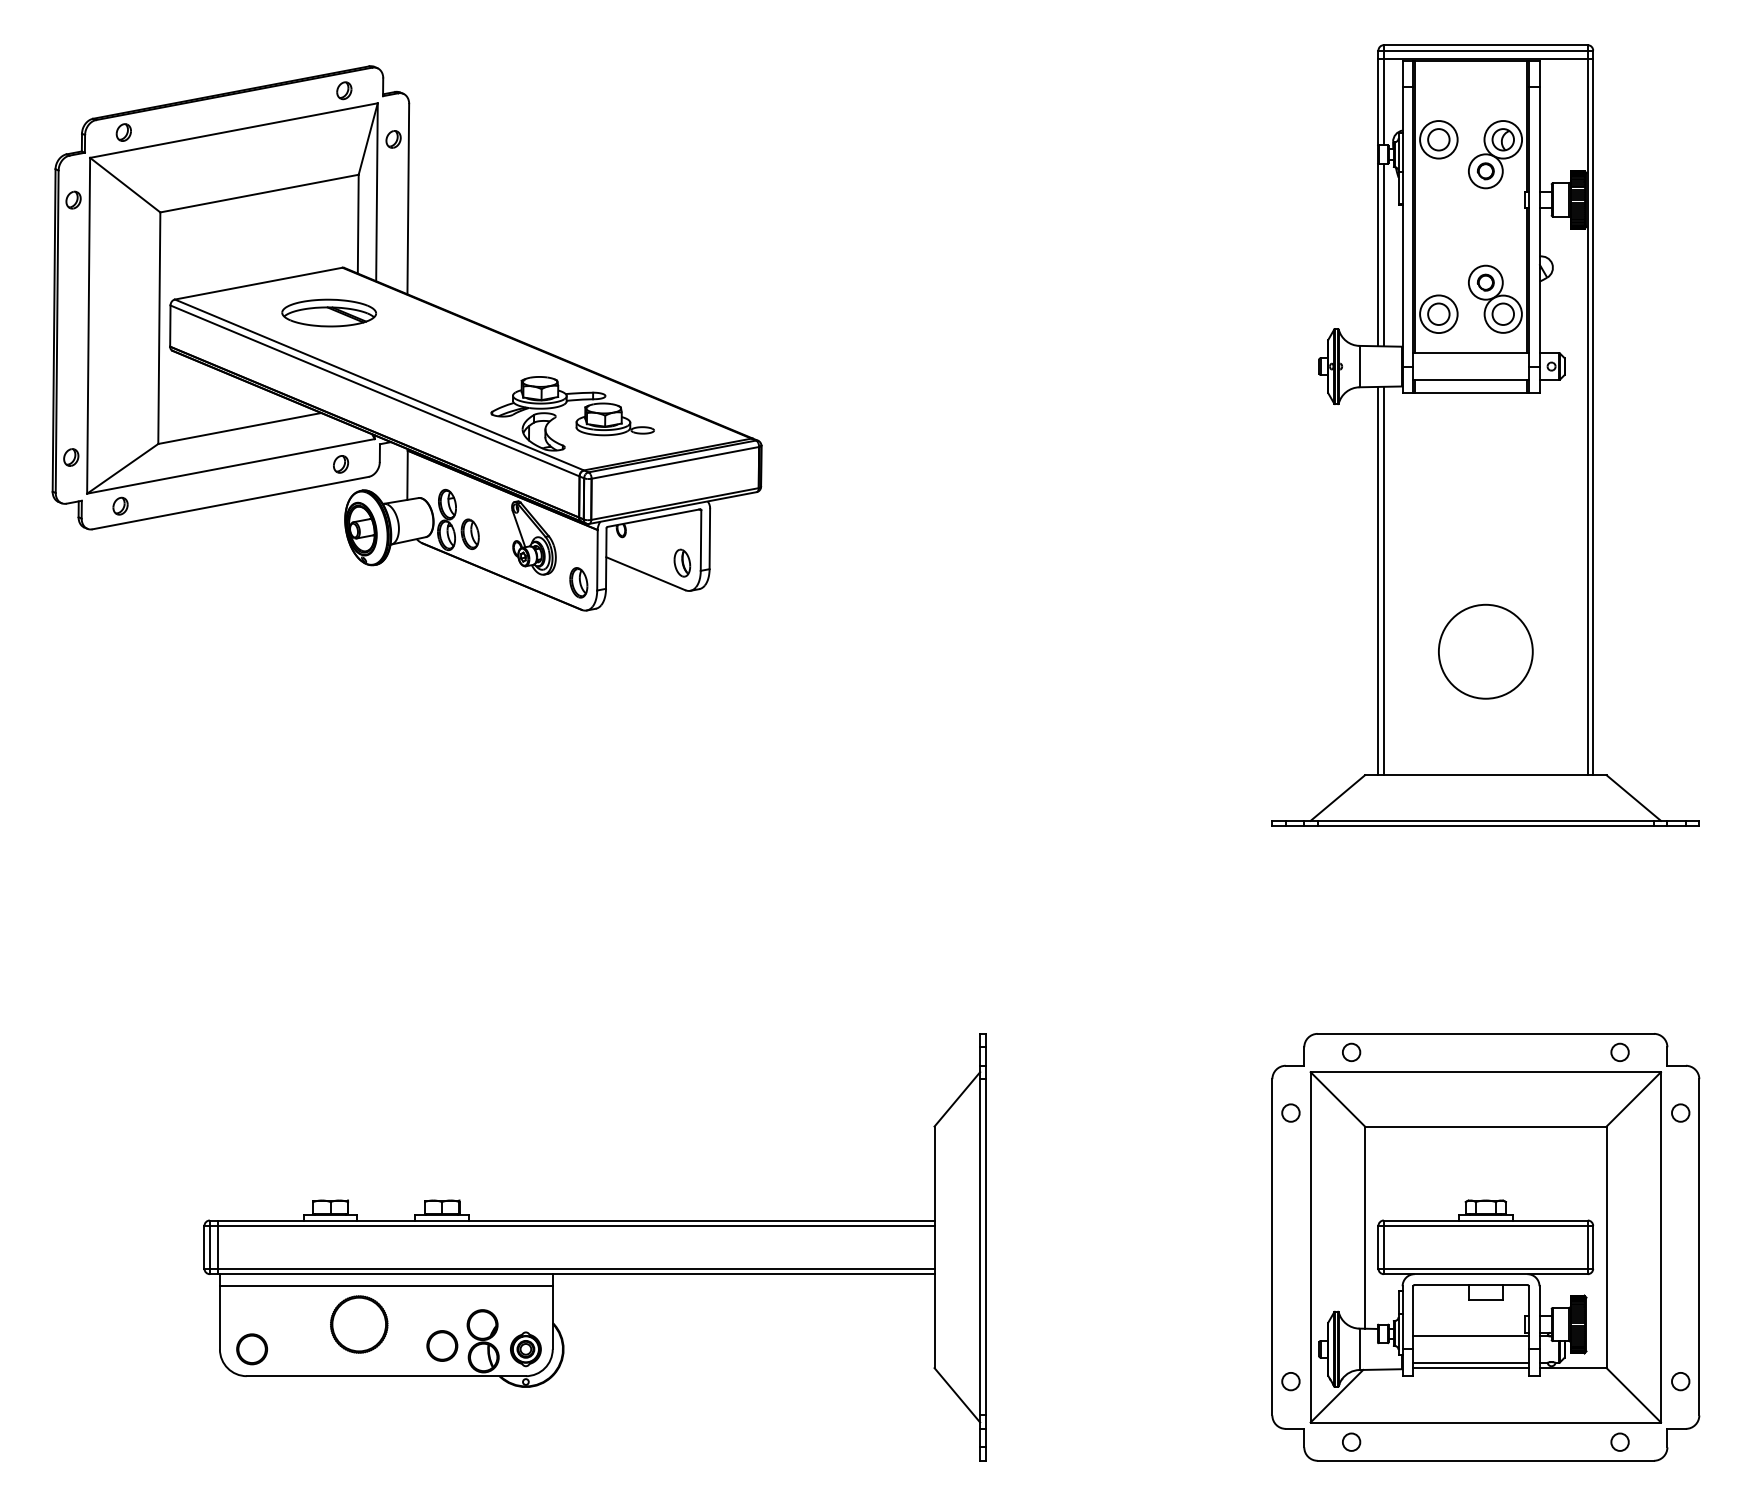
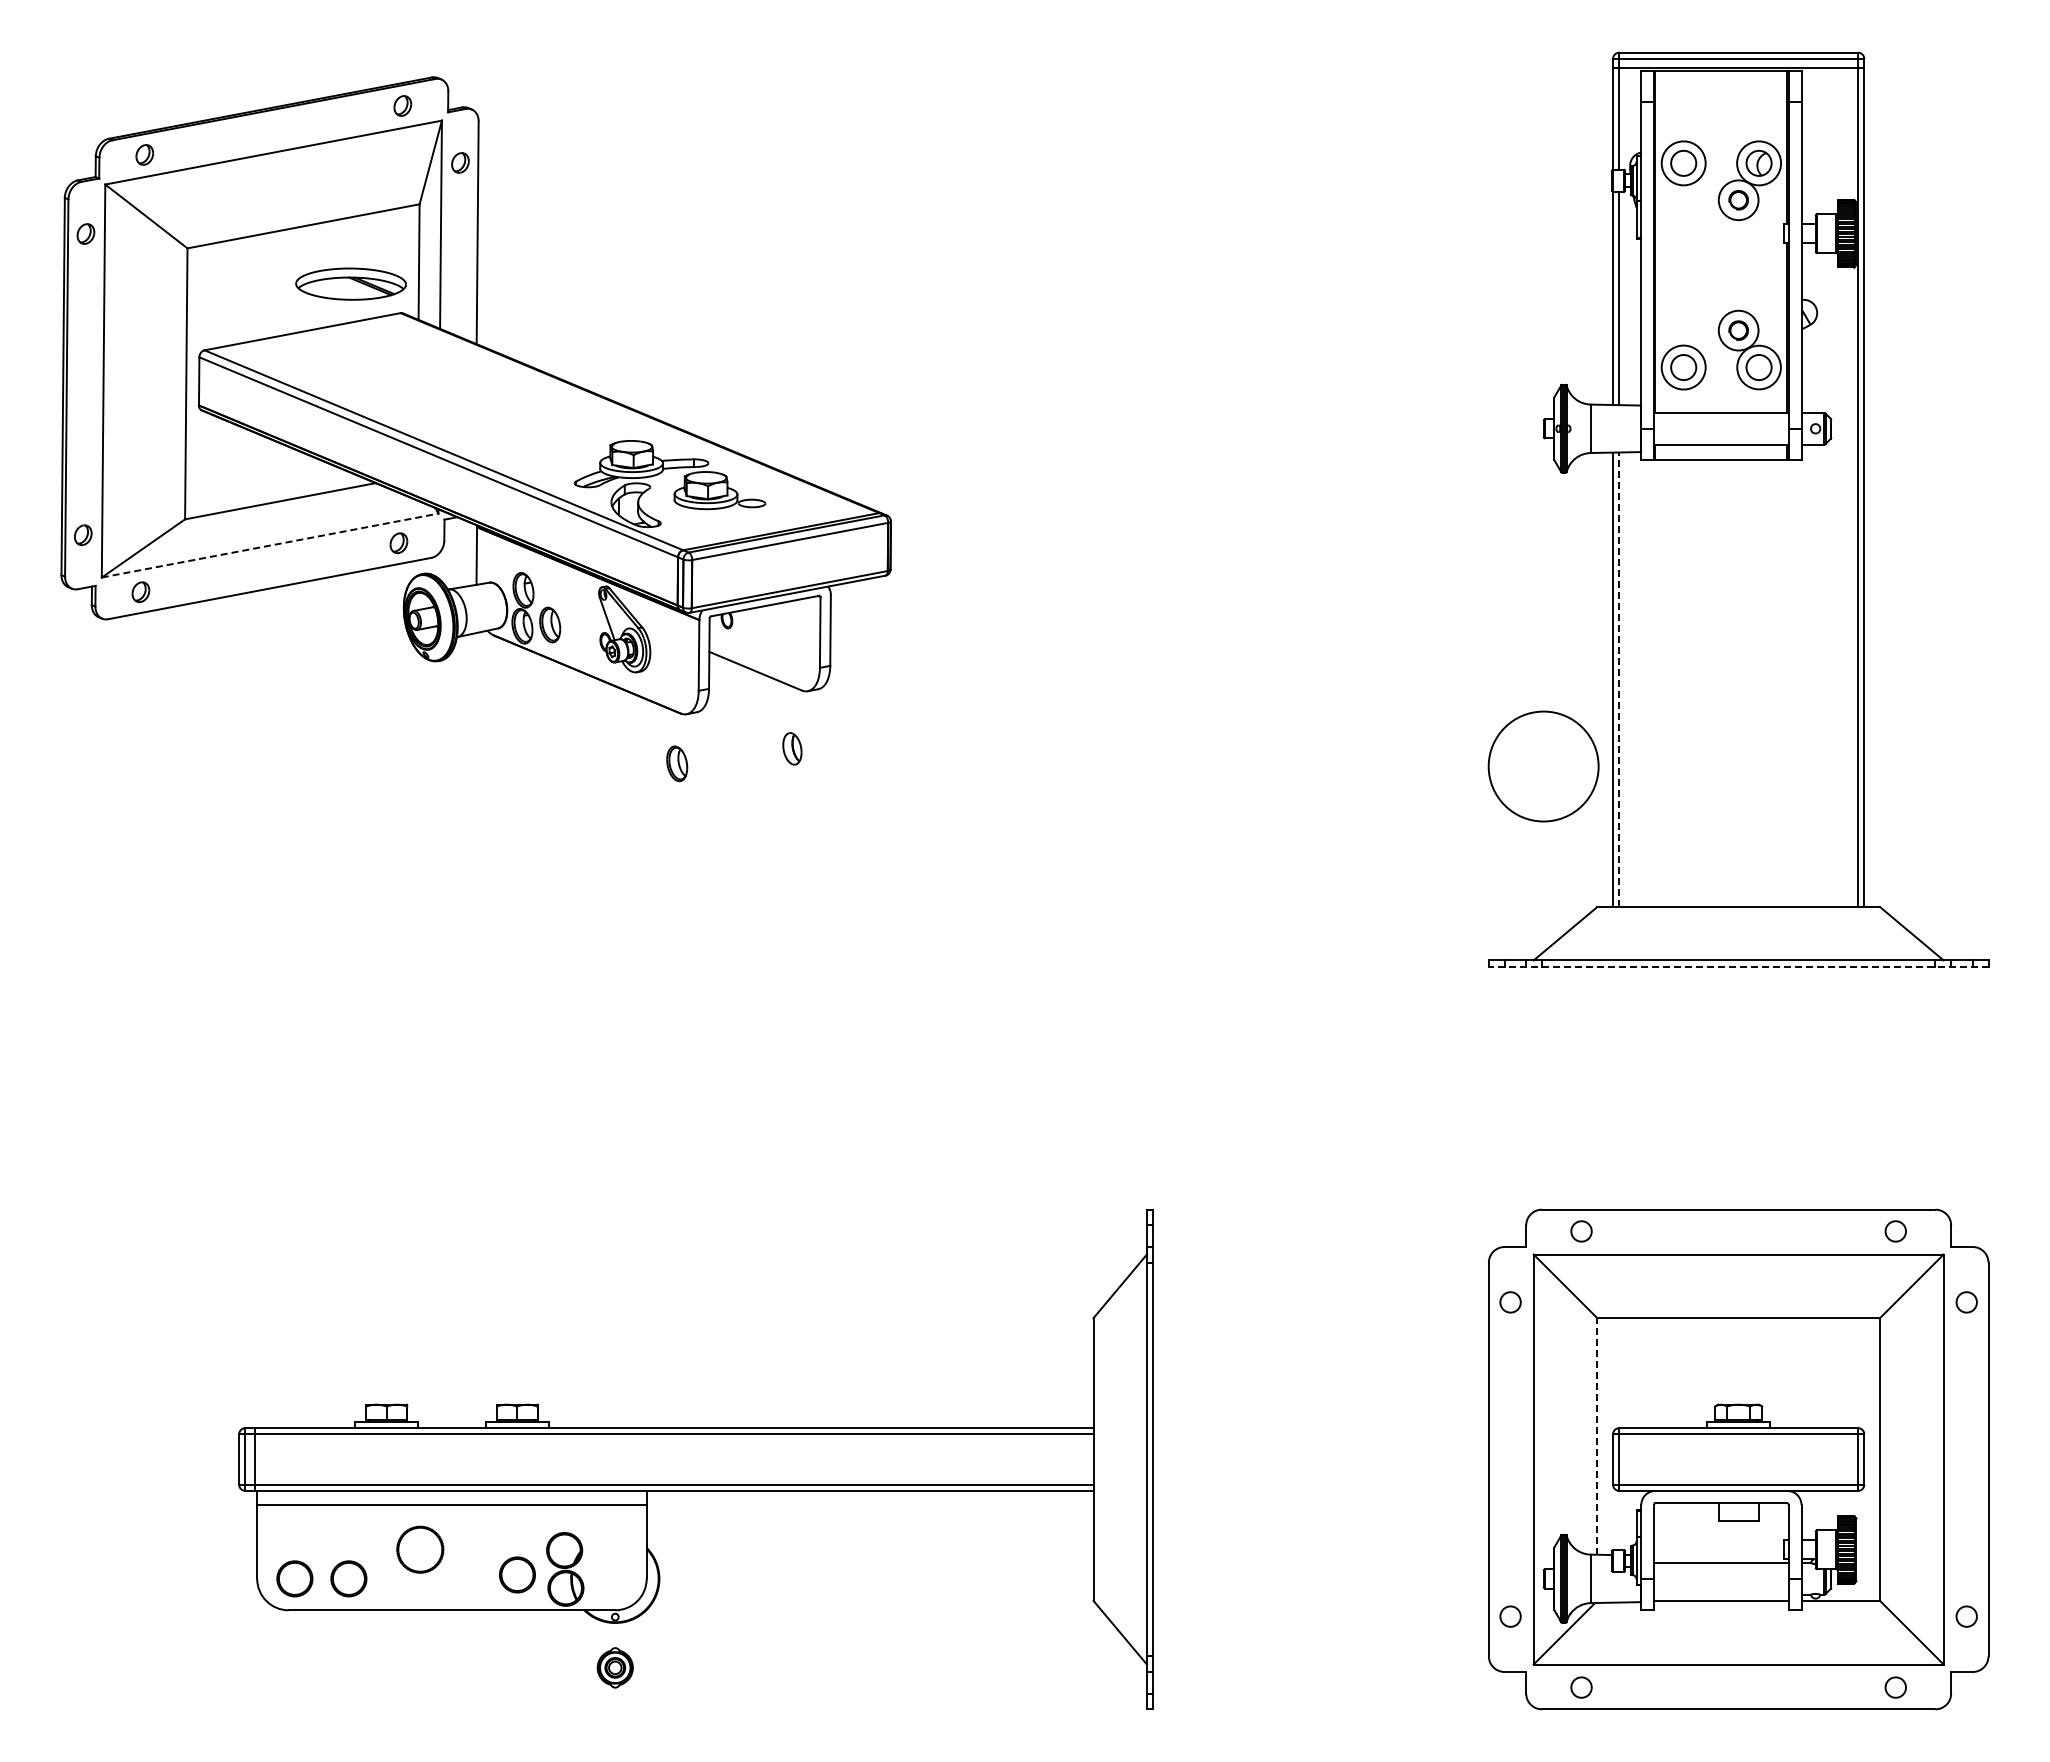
part: (328, 312) -> (350, 283), moved
line: (231, 466) -> (270, 545), solid -> dashed
part: (682, 562) -> (792, 748), moved
line: (1384, 580) -> (1619, 679), solid -> dashed
part: (579, 582) -> (677, 763), moved
circle: (1485, 651) -> (1543, 766), moved
line: (1485, 826) -> (1738, 966), solid -> dashed
line: (1365, 1226) -> (1597, 1435), solid -> dashed
part: (359, 1324) -> (420, 1549), size x0.7
circle: (297, 1349) -> (348, 1578), added
part: (525, 1349) -> (614, 1667), moved
line: (1470, 1362) -> (1720, 1594), removed

